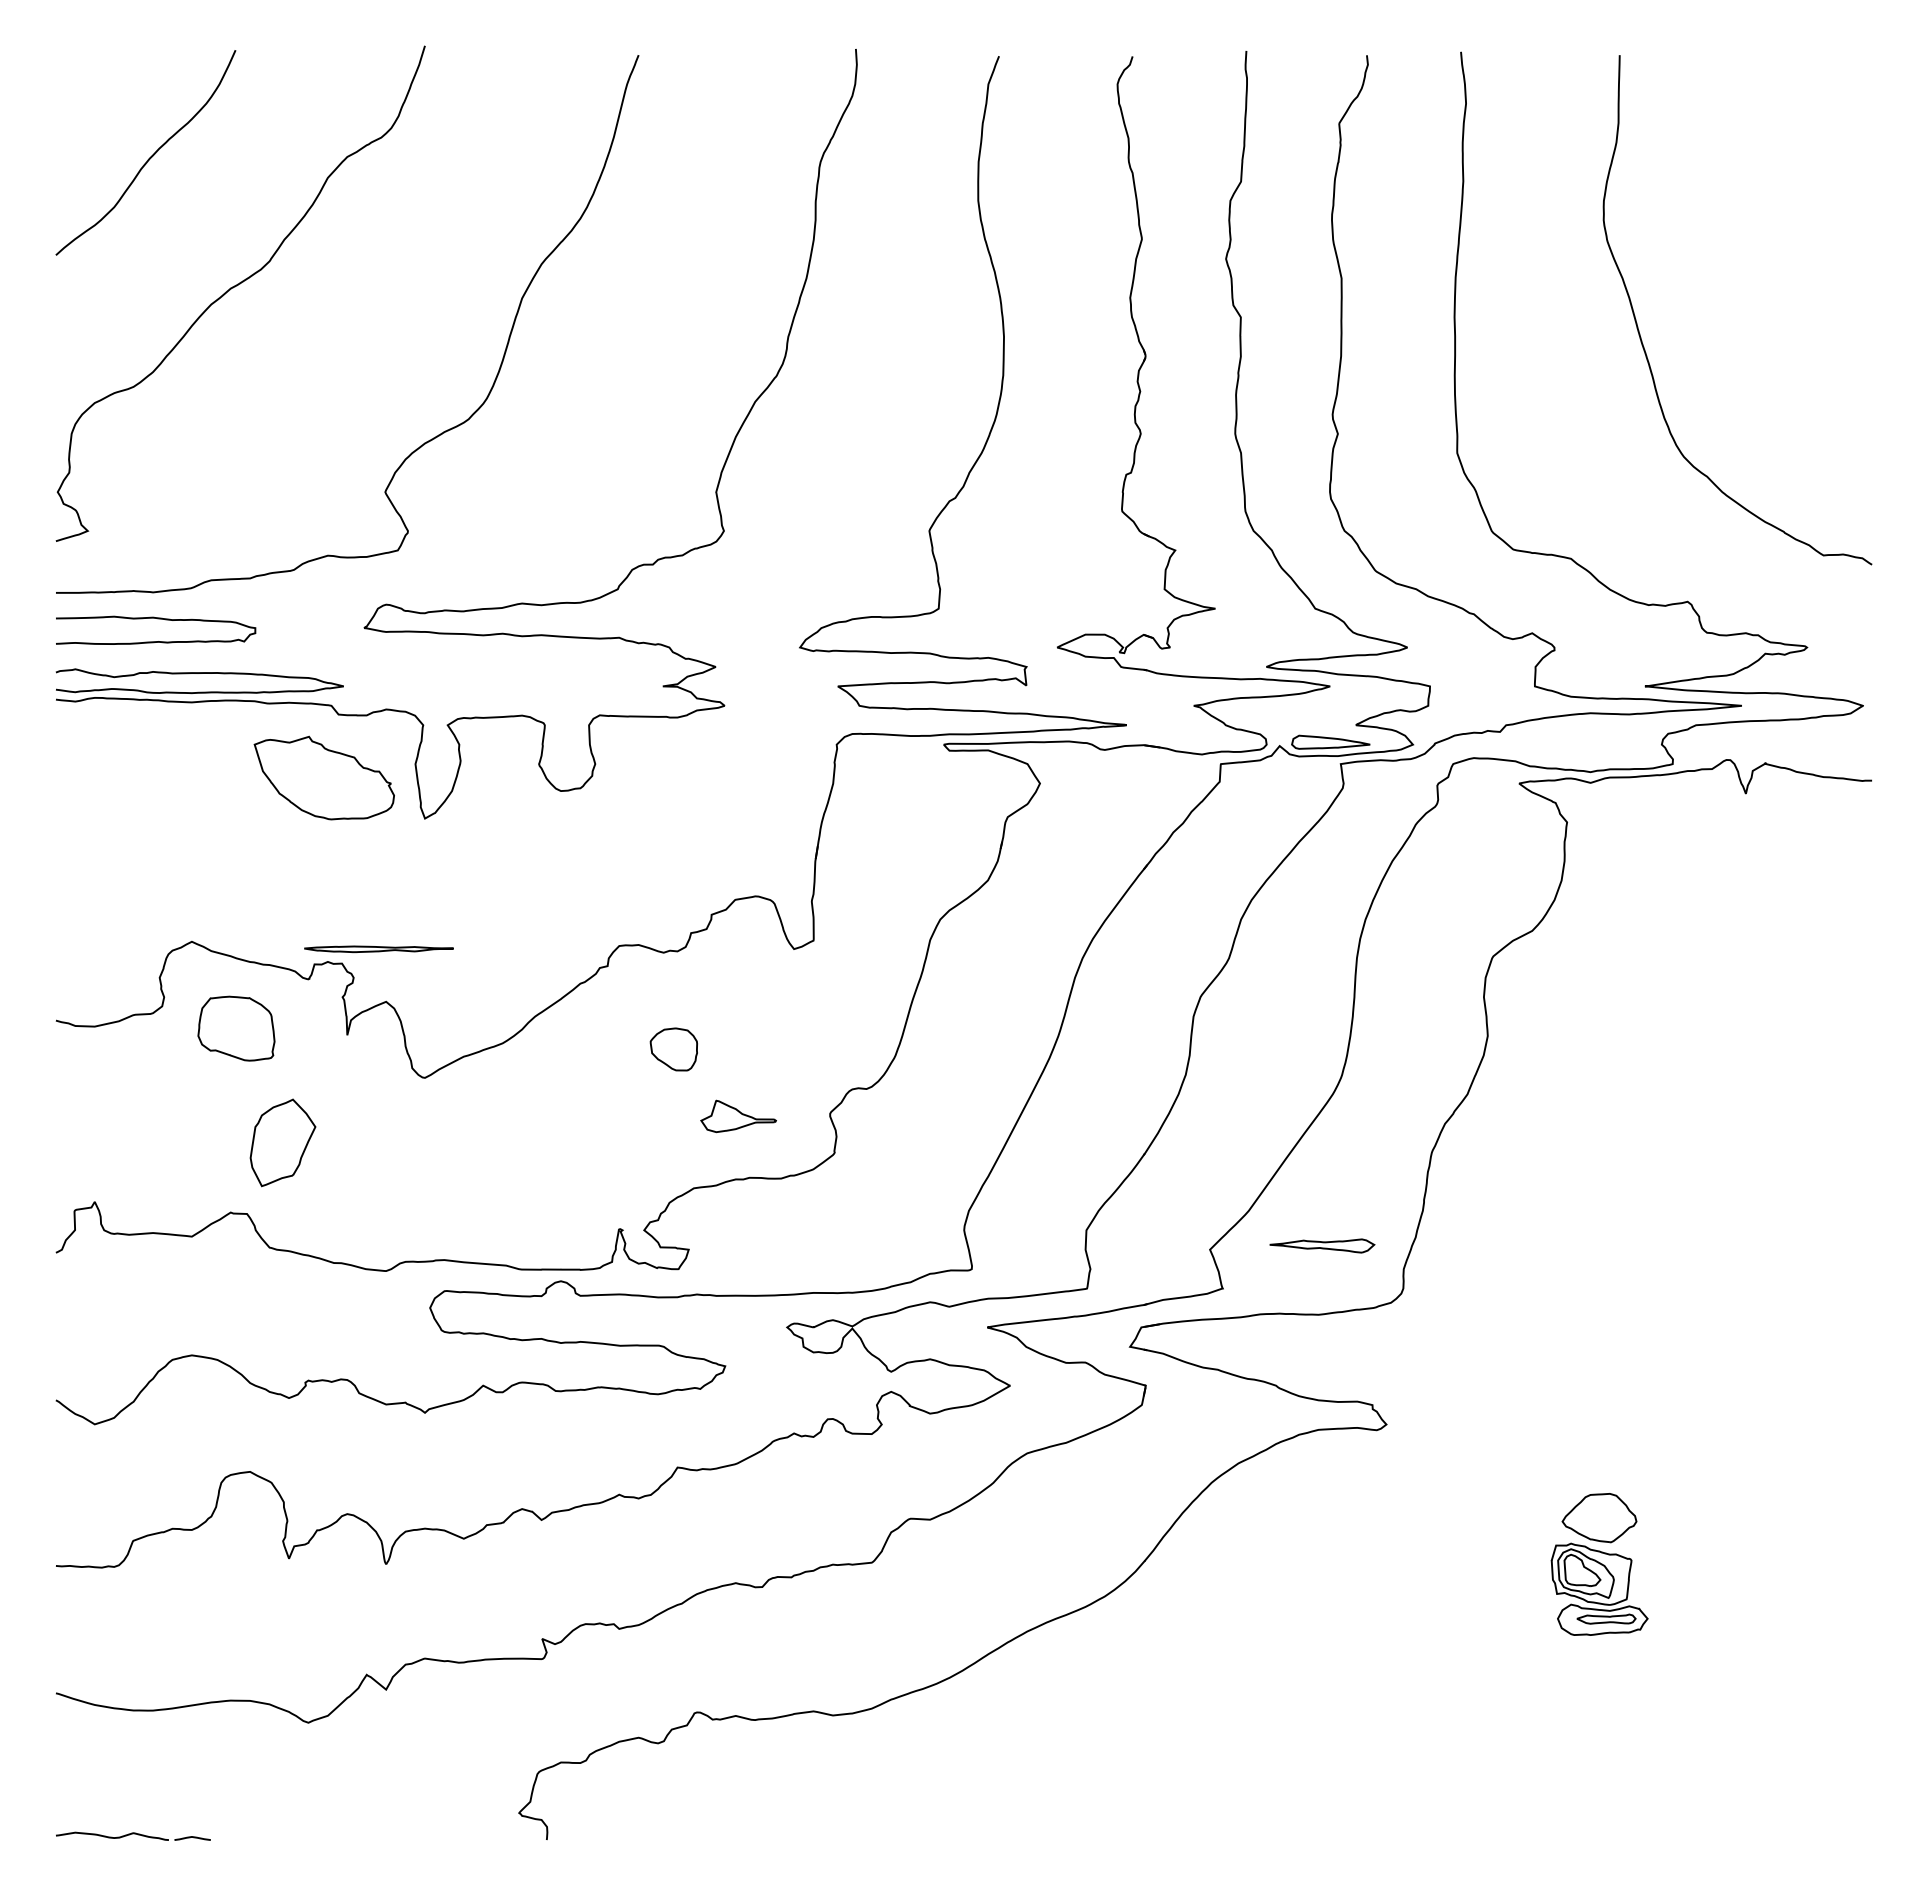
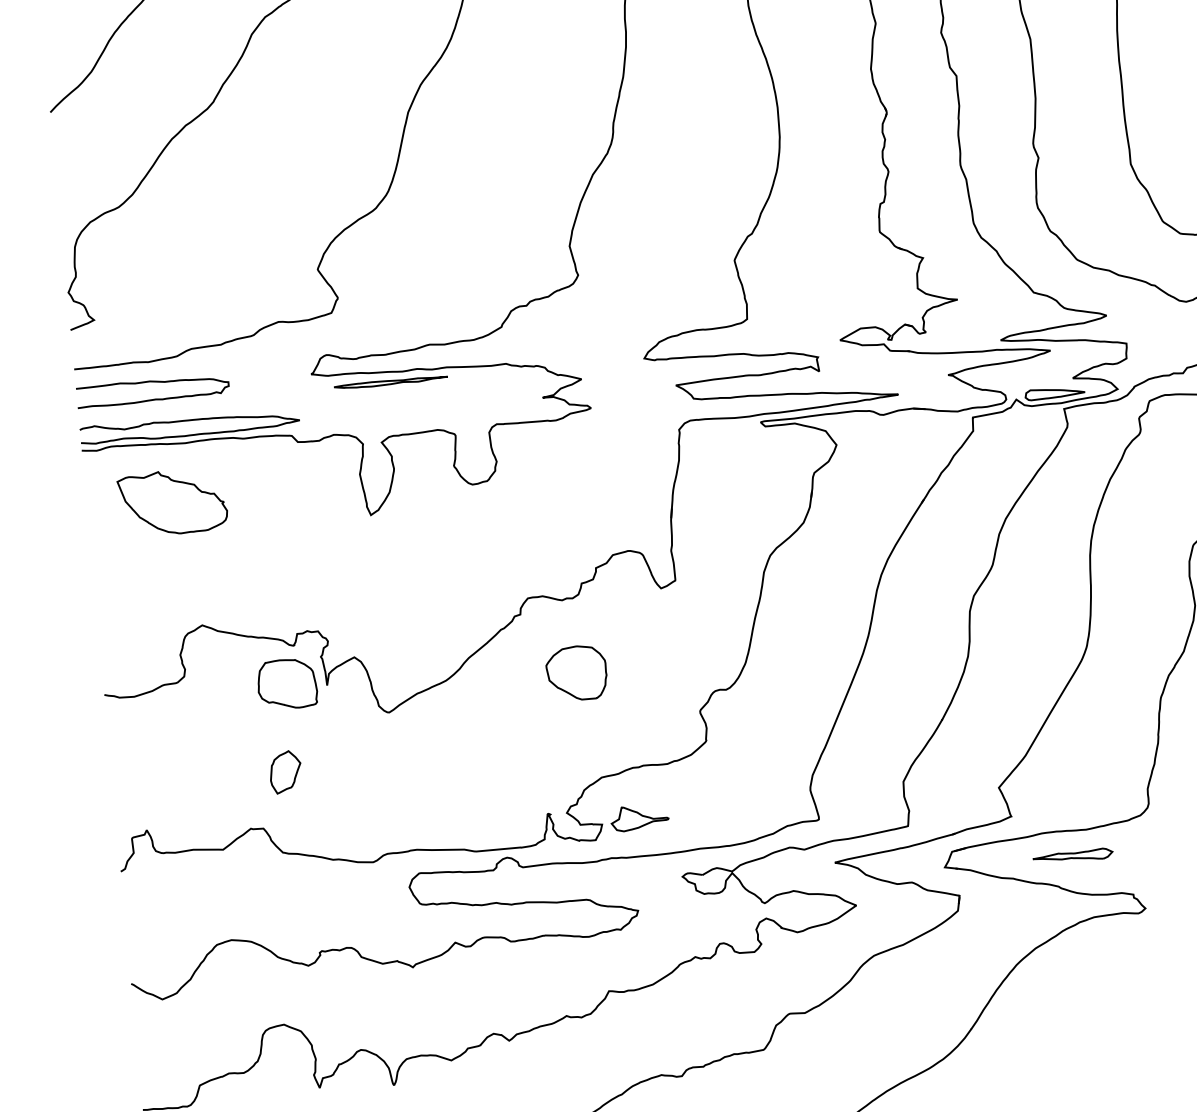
part: (323, 777) -> (172, 502), moved
part: (378, 949) -> (390, 382), moved
part: (236, 1028) -> (287, 684), moved
part: (673, 1049) -> (576, 673), size x1.67
part: (738, 1116) -> (639, 817), moved
part: (282, 1143) -> (285, 772), size x0.62
part: (1322, 1245) -> (1073, 856), moved

